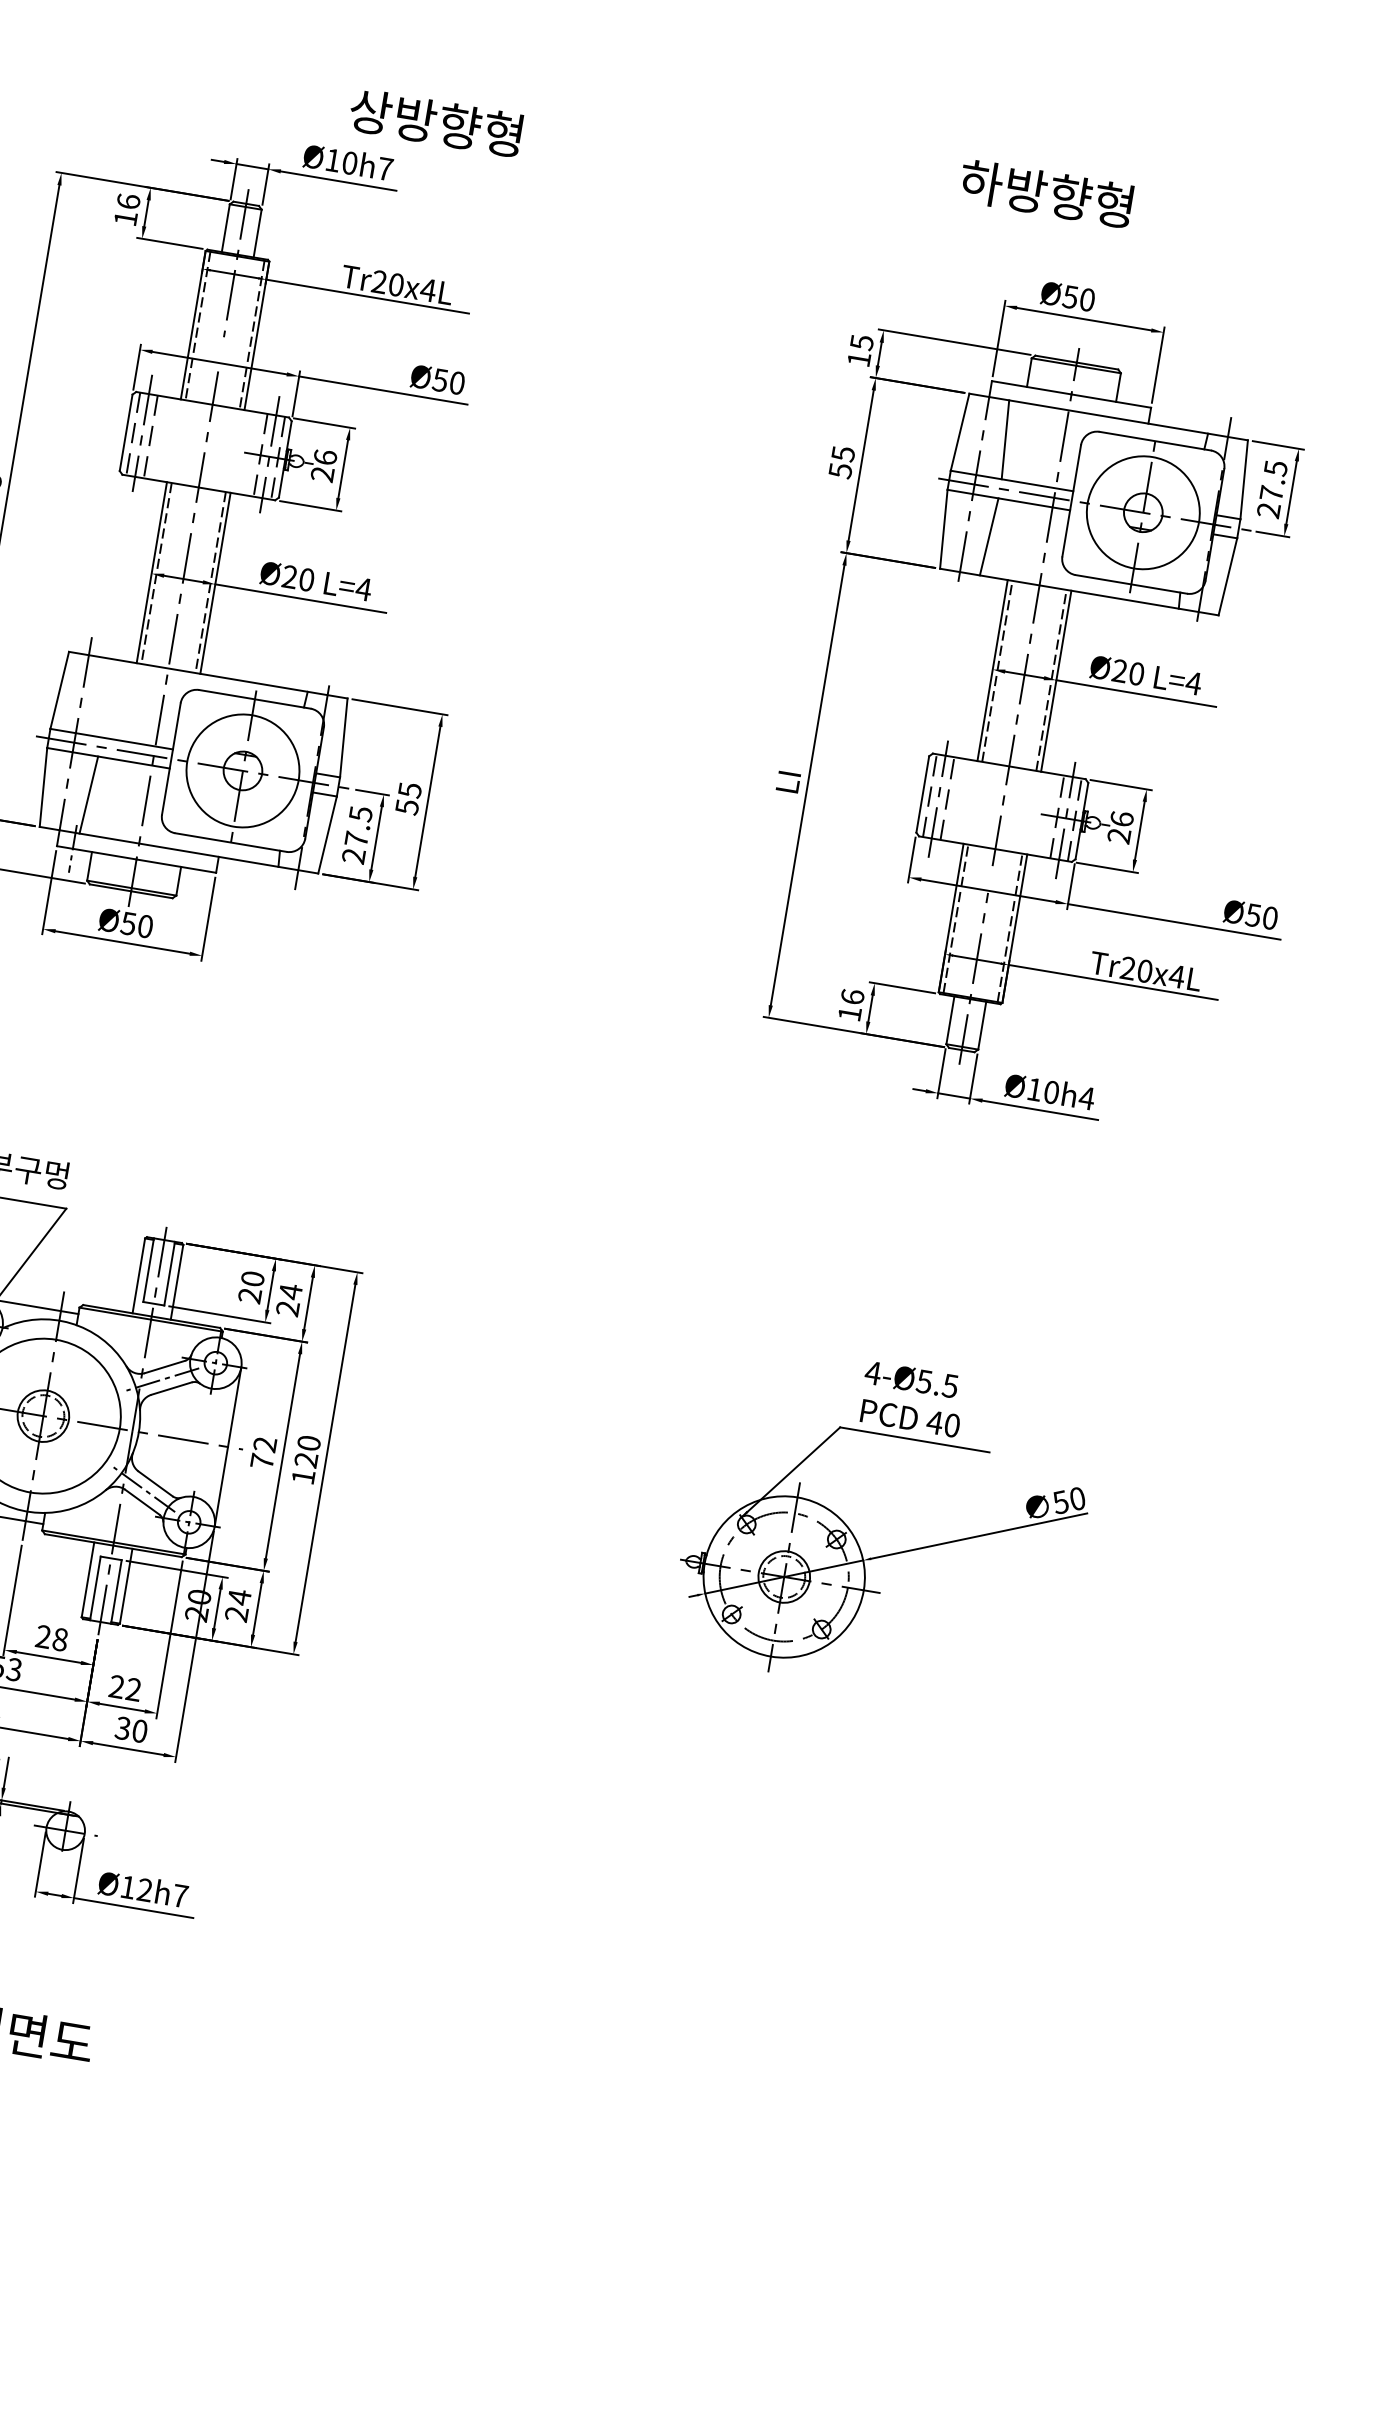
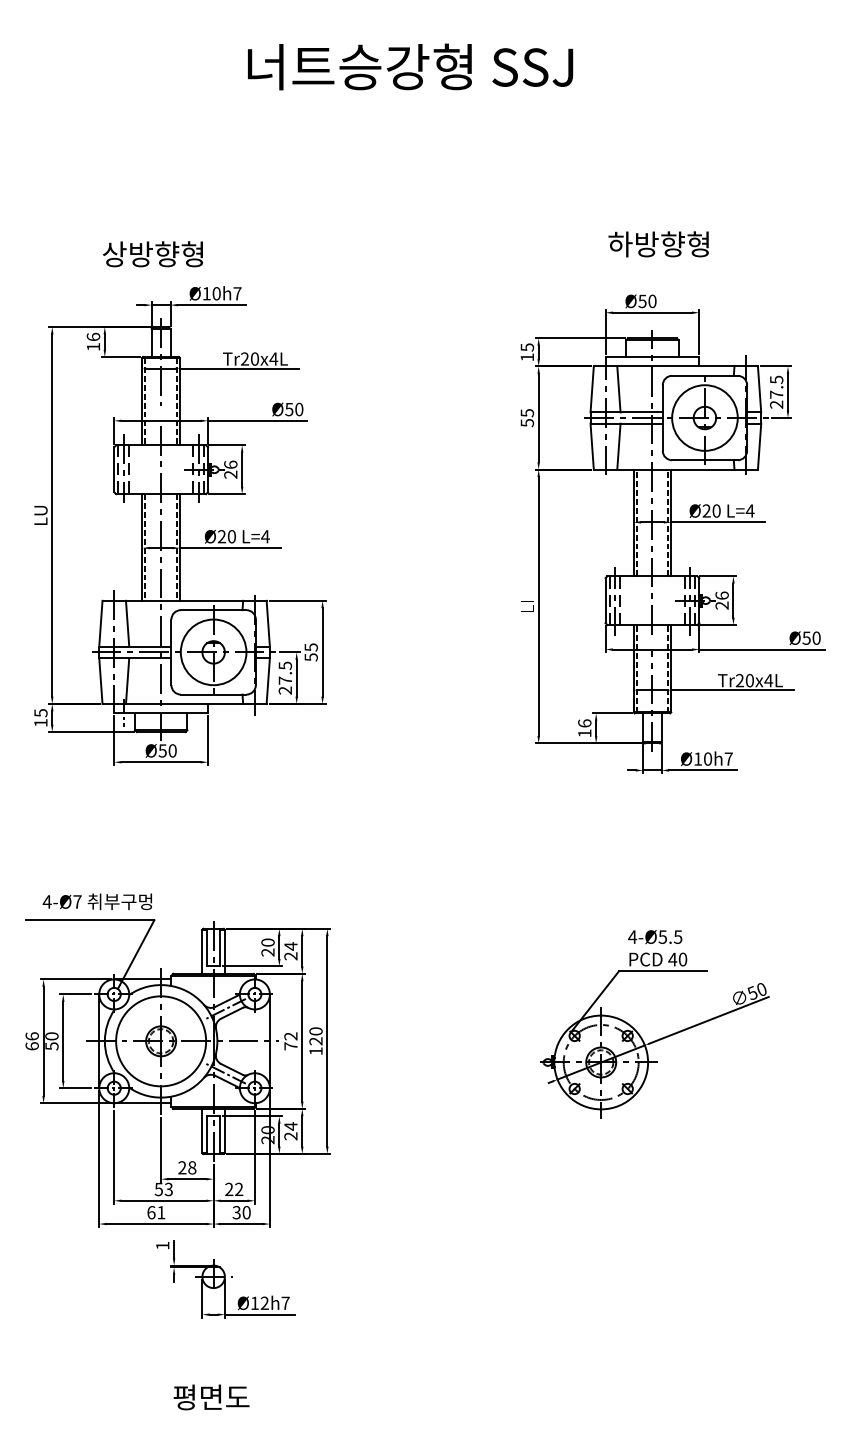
text: (434, 122) -> (152, 254), moved
text: (1045, 193) -> (658, 244), moved
line: (104, 697) -> (127, 623), added
text: (1086, 1097) -> (728, 758), Ø10h4 -> Ø10h7

